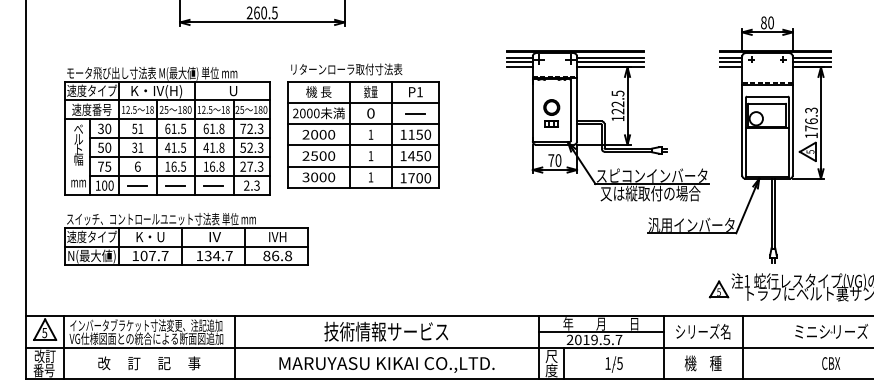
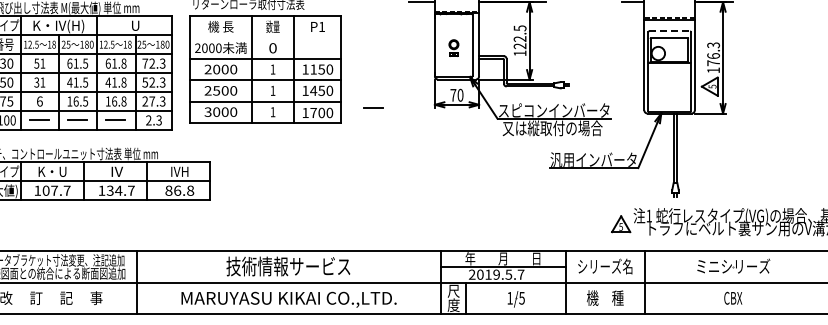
line: (767, 96) -> (669, 31), solid -> dashed
line: (363, 102) -> (265, 37), removed
line: (415, 113) -> (373, 108), moved
part: (551, 113) -> (453, 48), size x0.6

